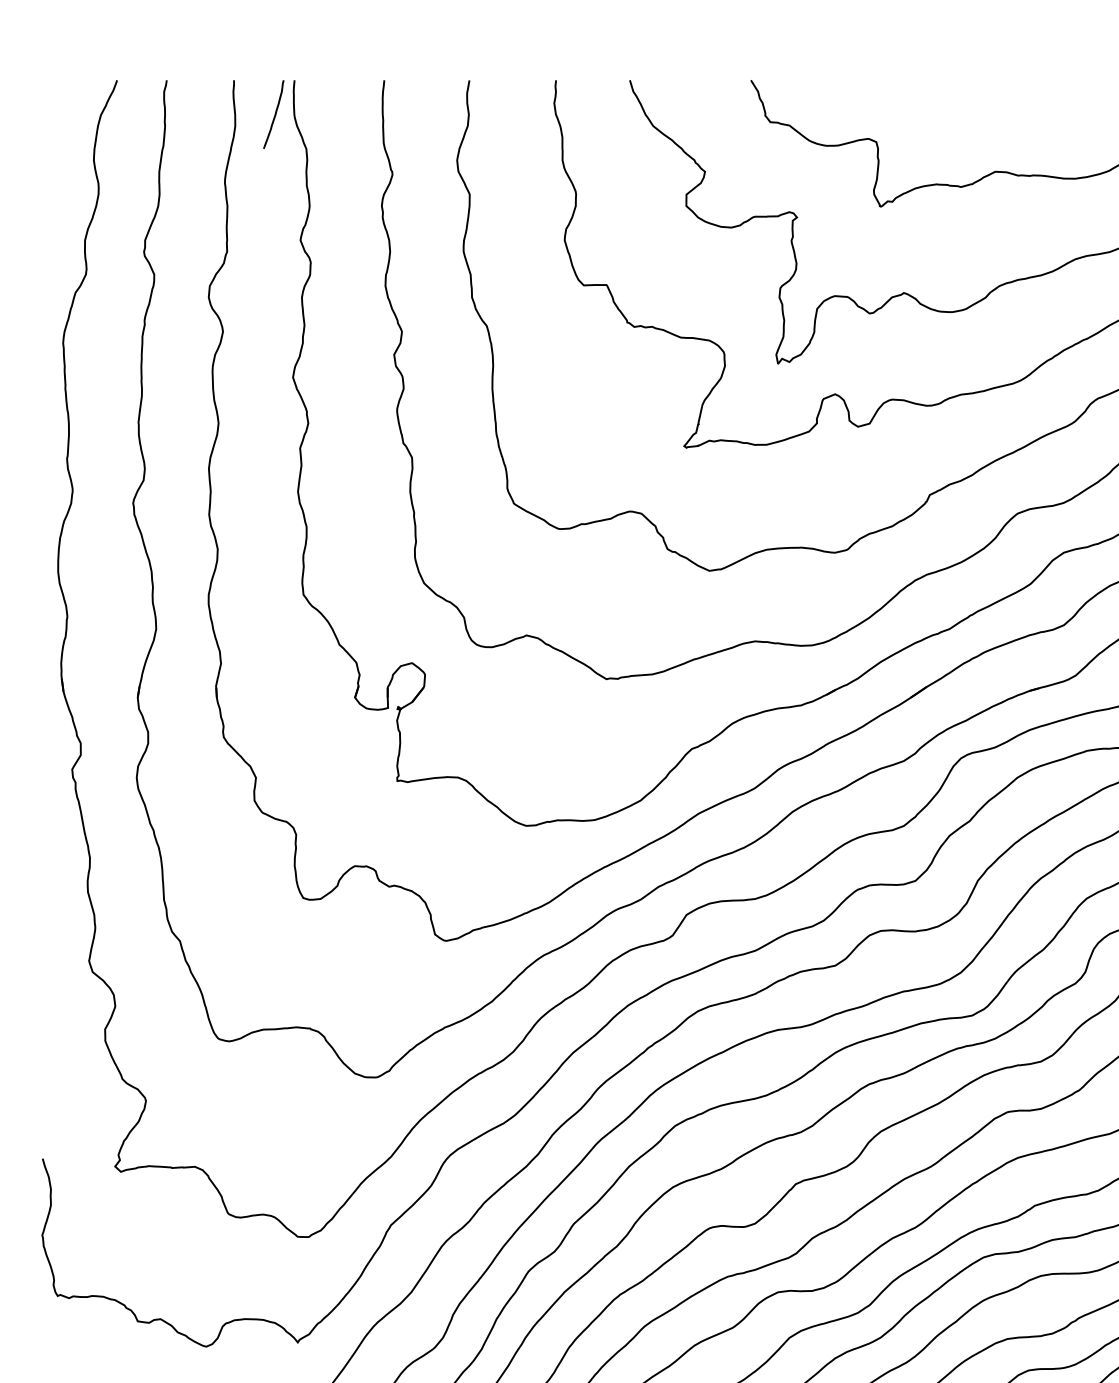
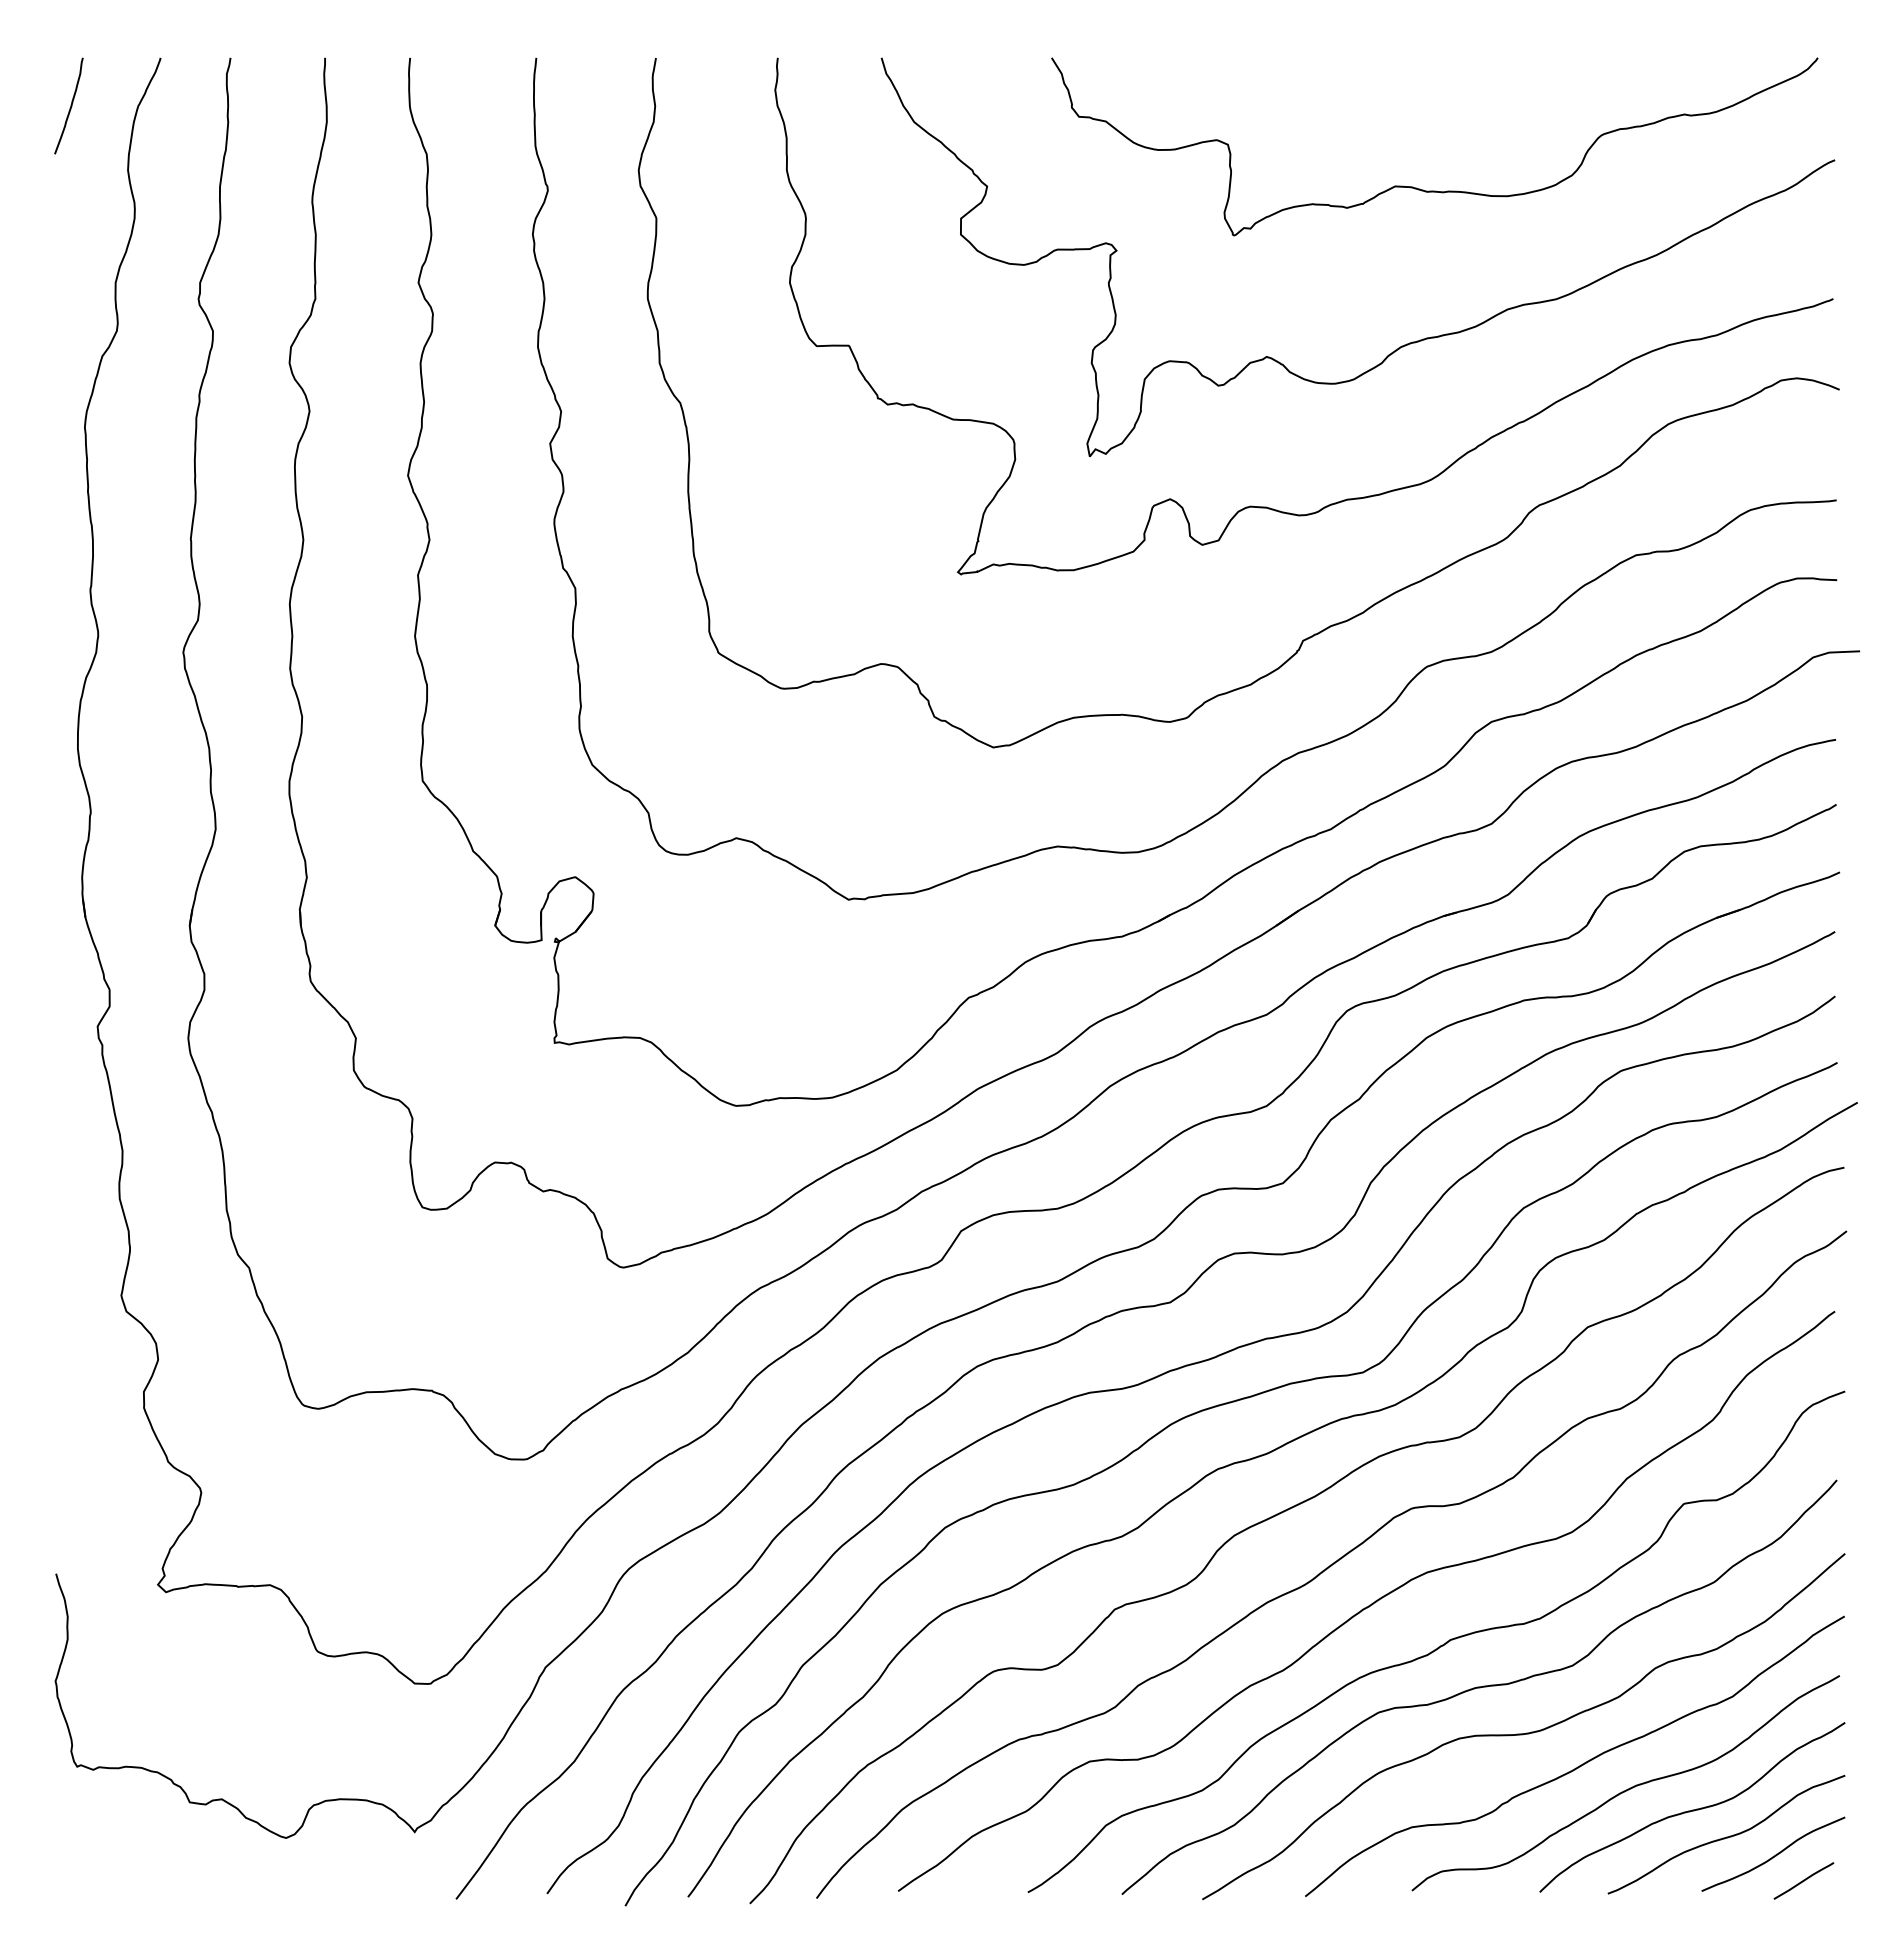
curve: (274, 114) -> (70, 105), moved

